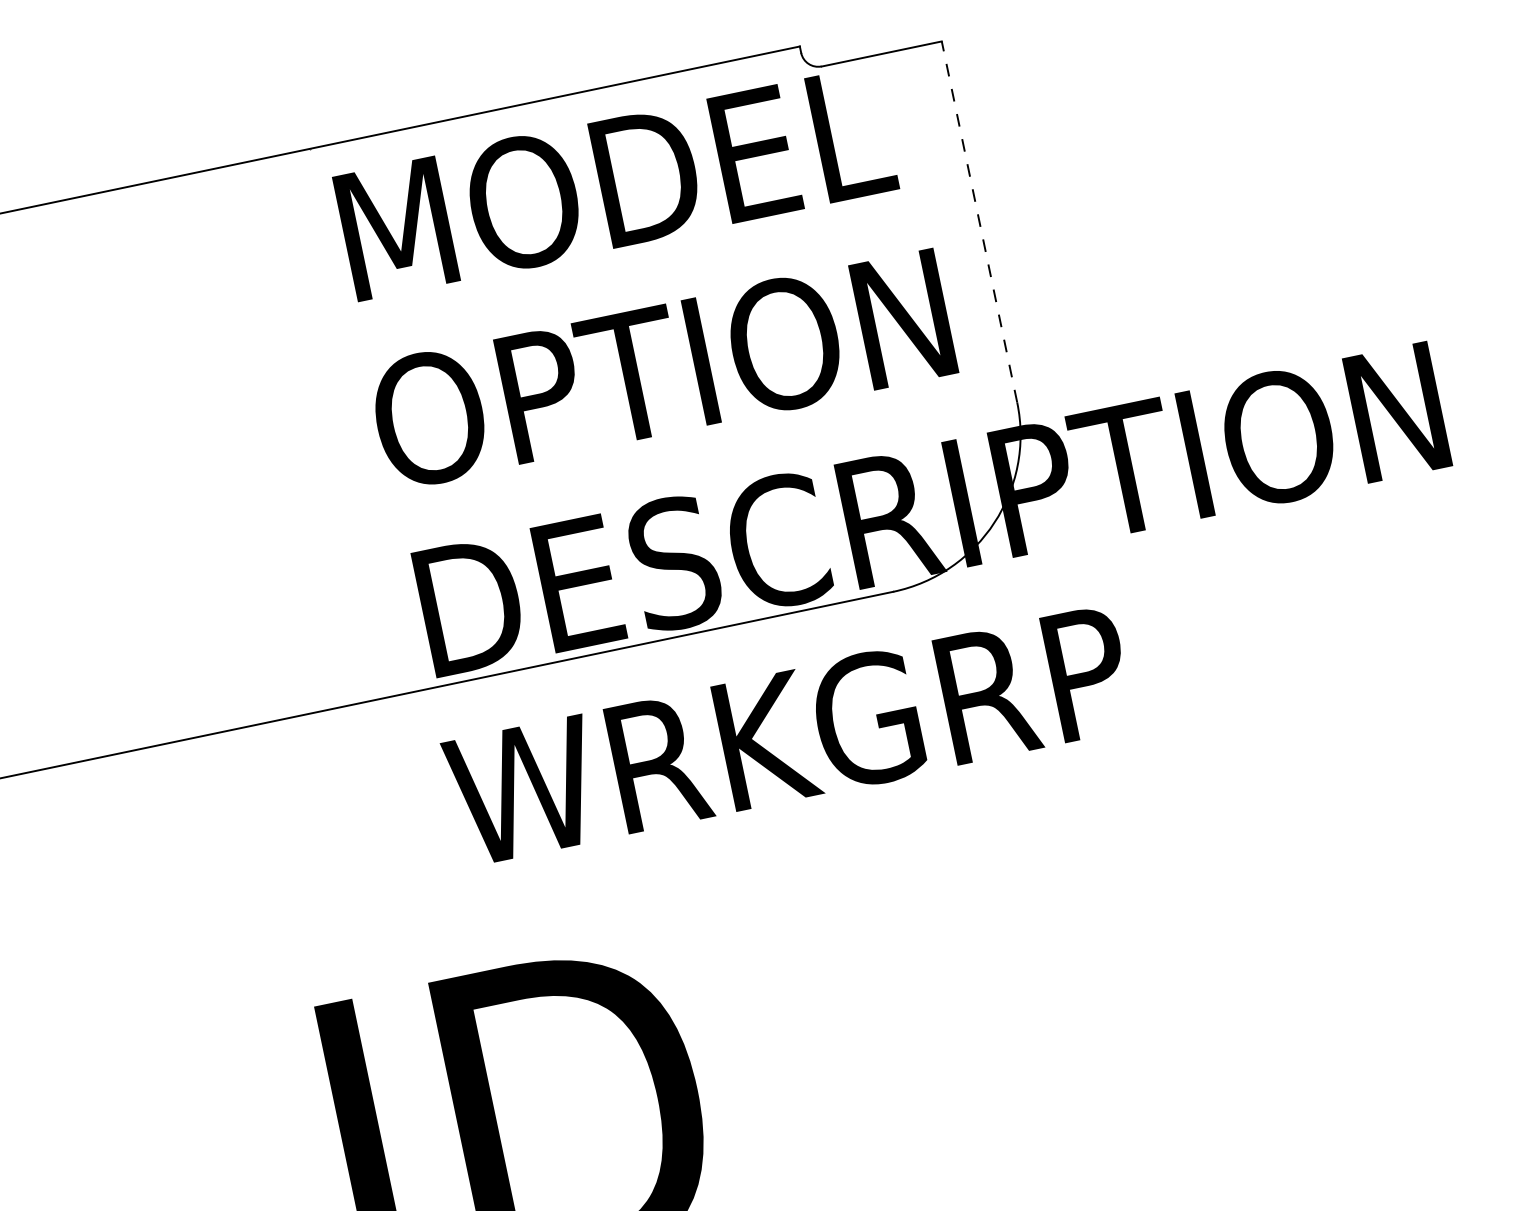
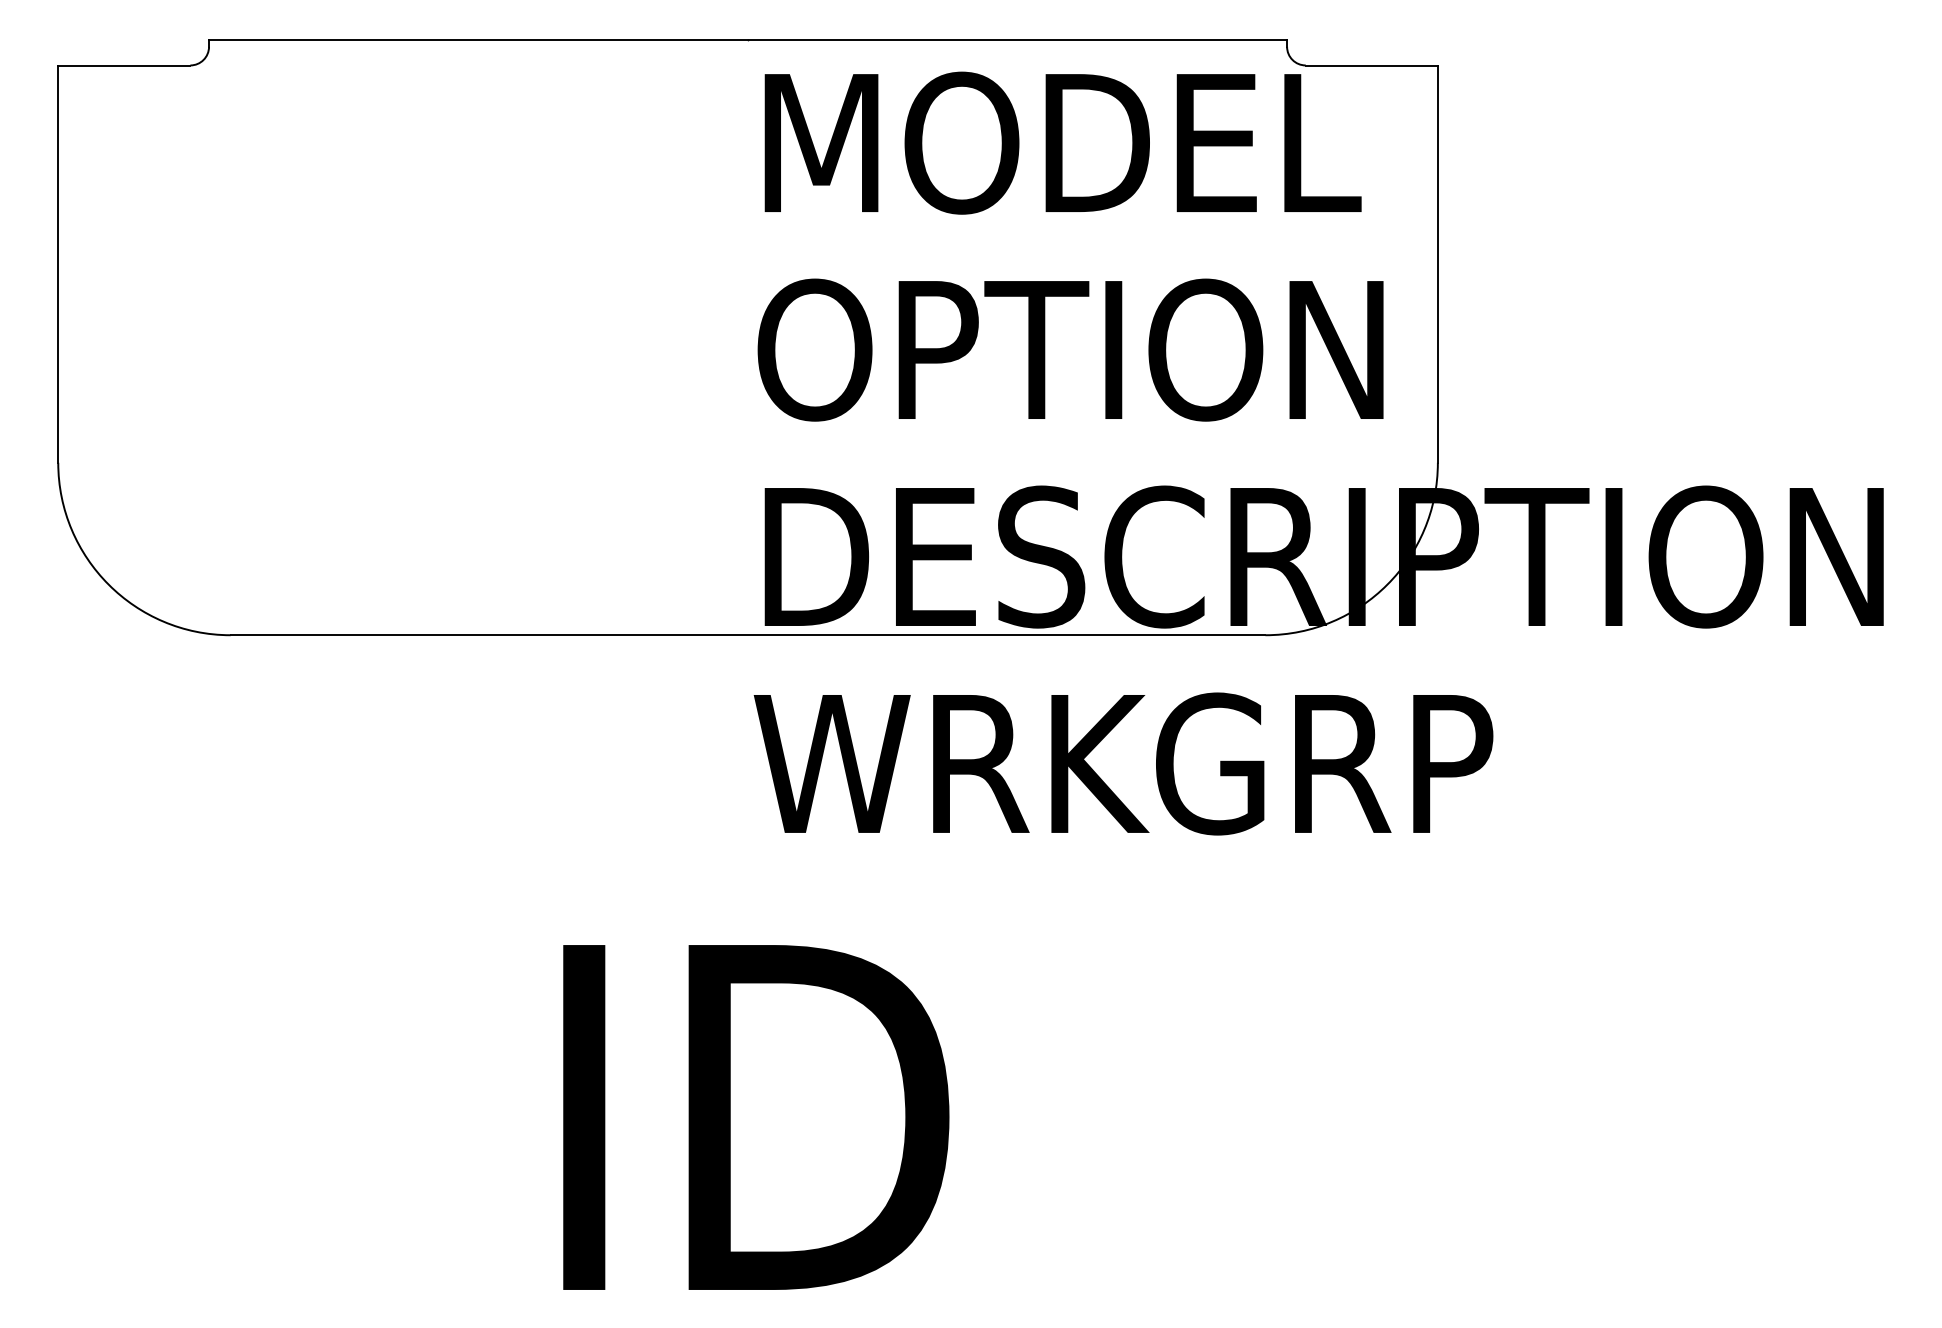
line: (979, 222) -> (1437, 264), dashed -> solid

